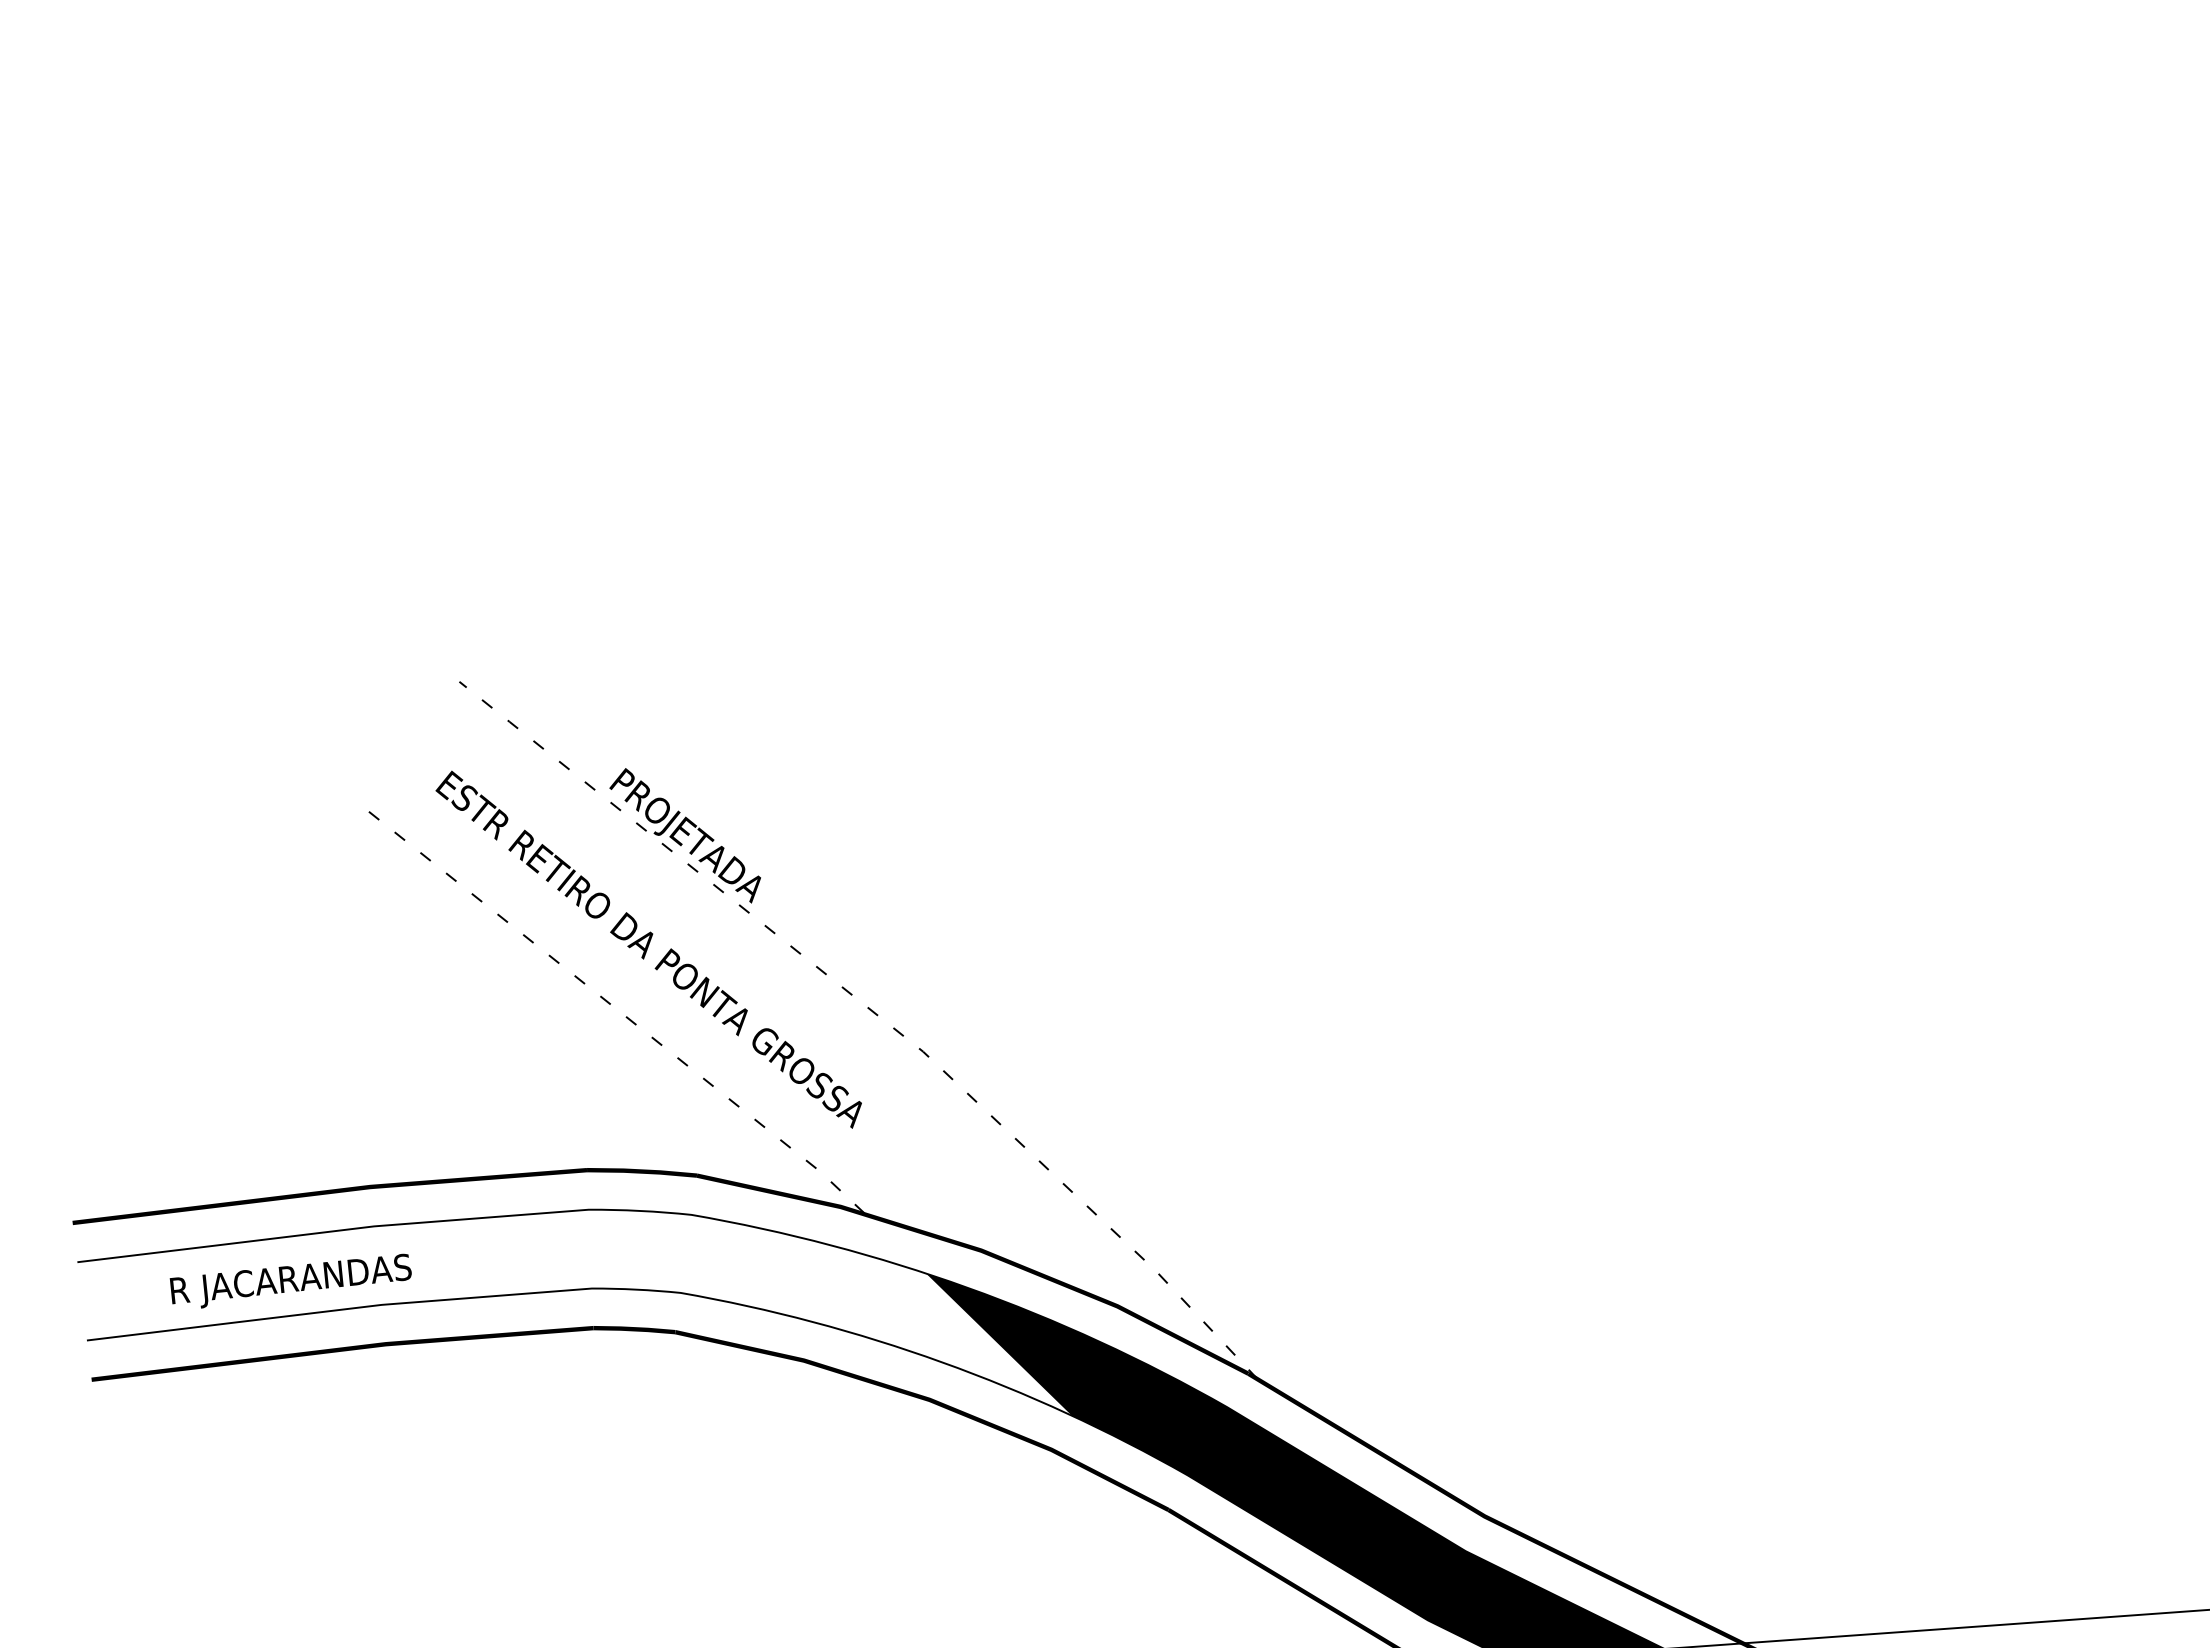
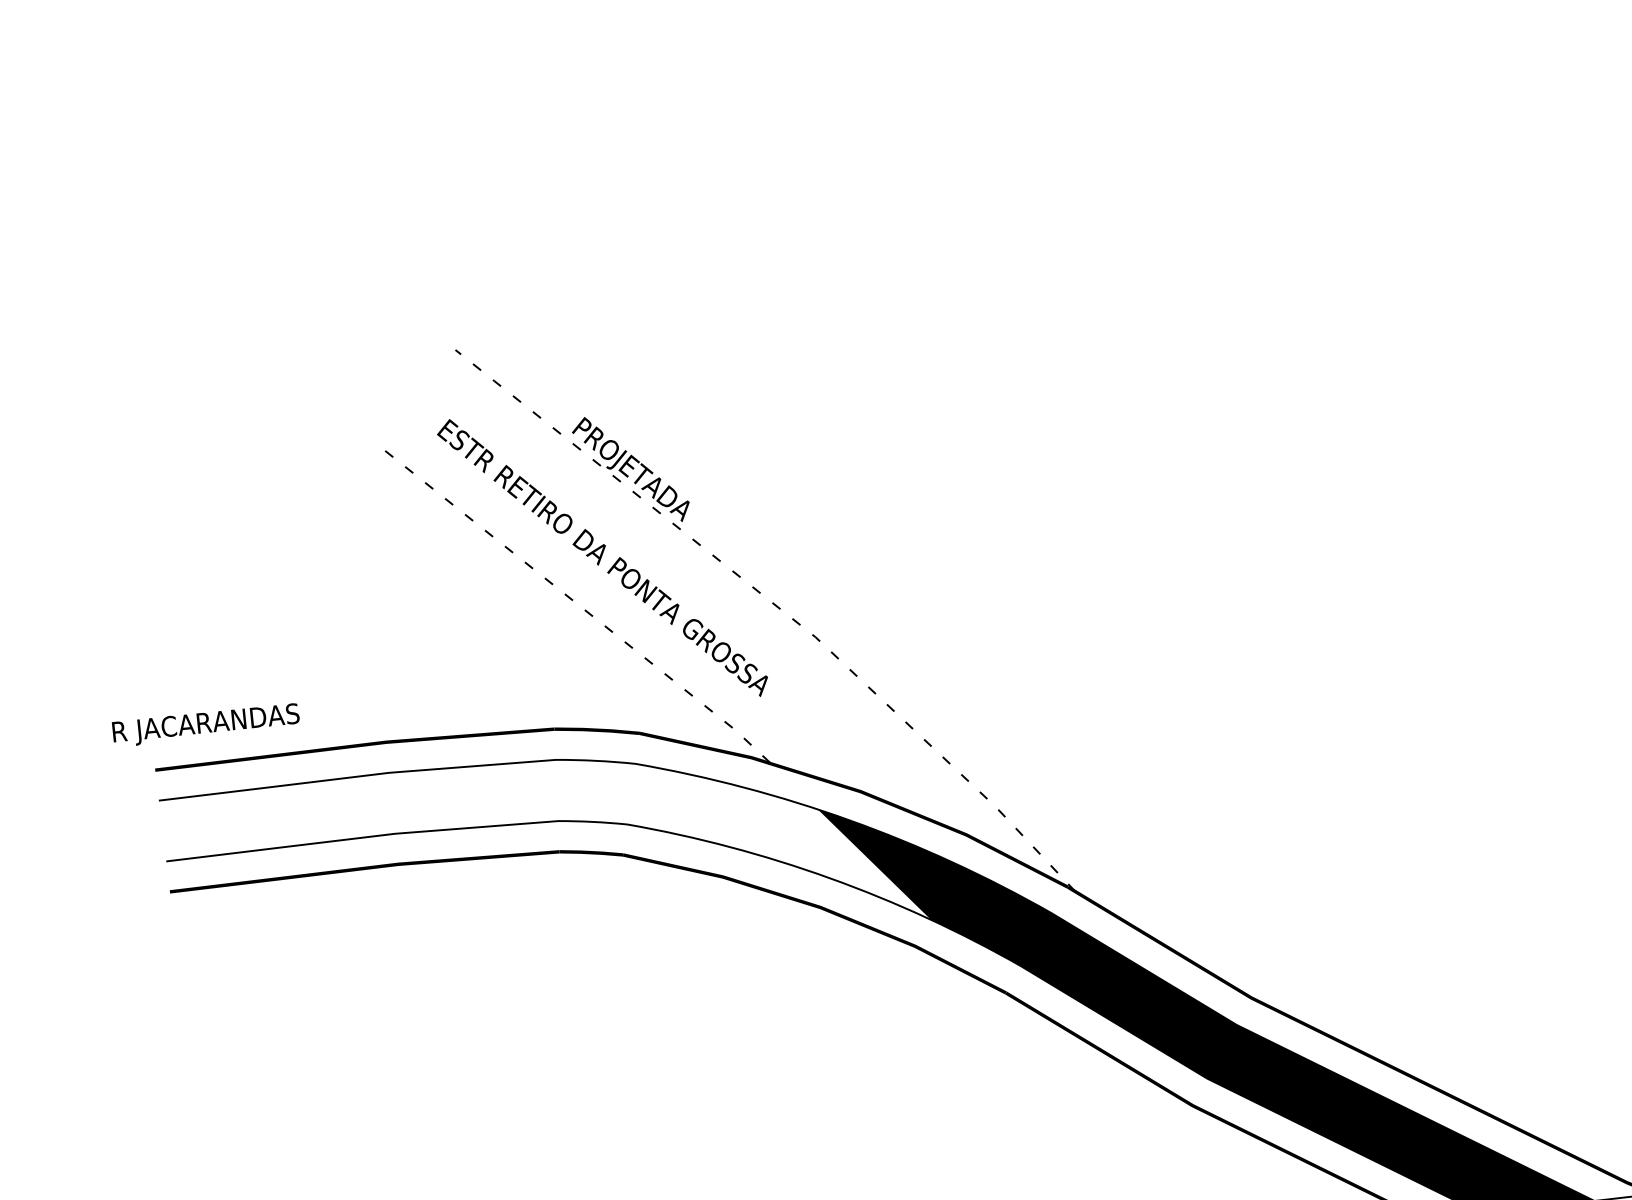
text: (290, 1280) -> (205, 723), moved

